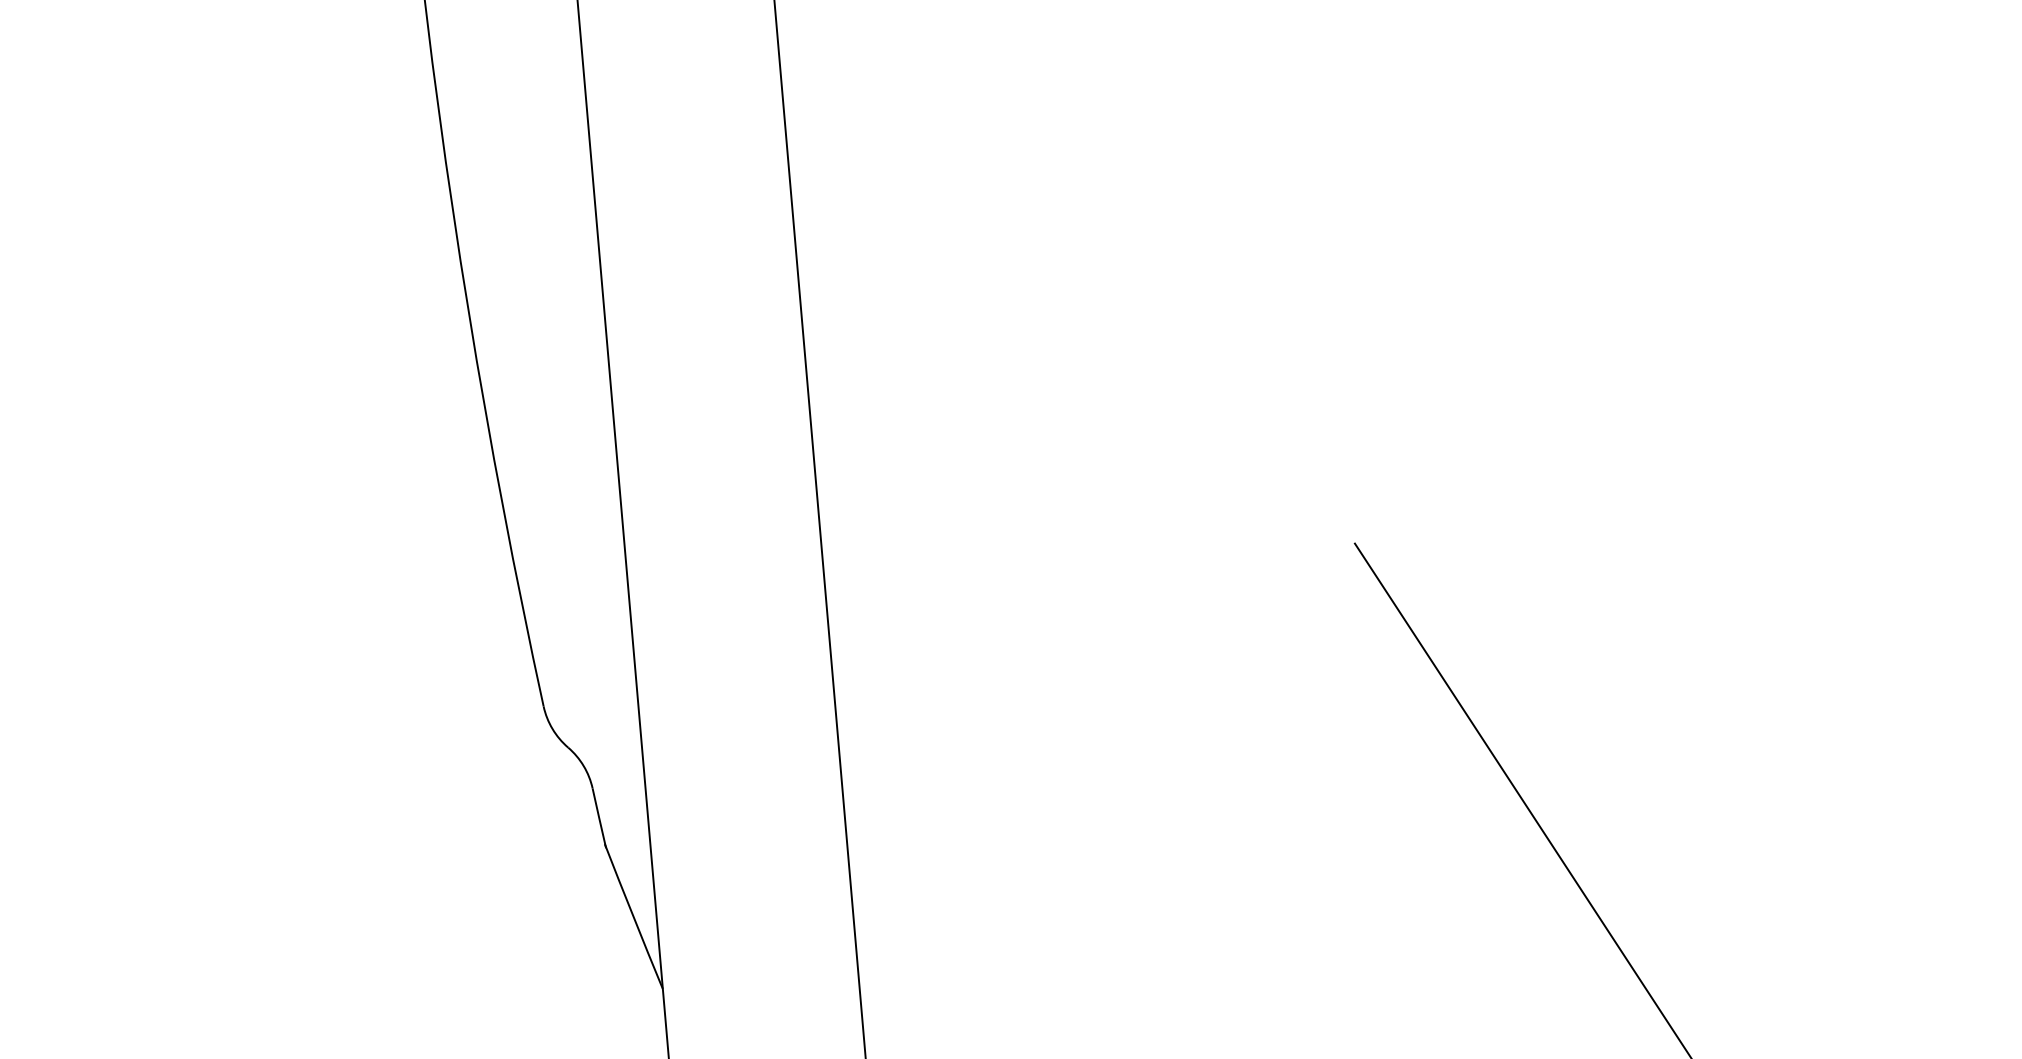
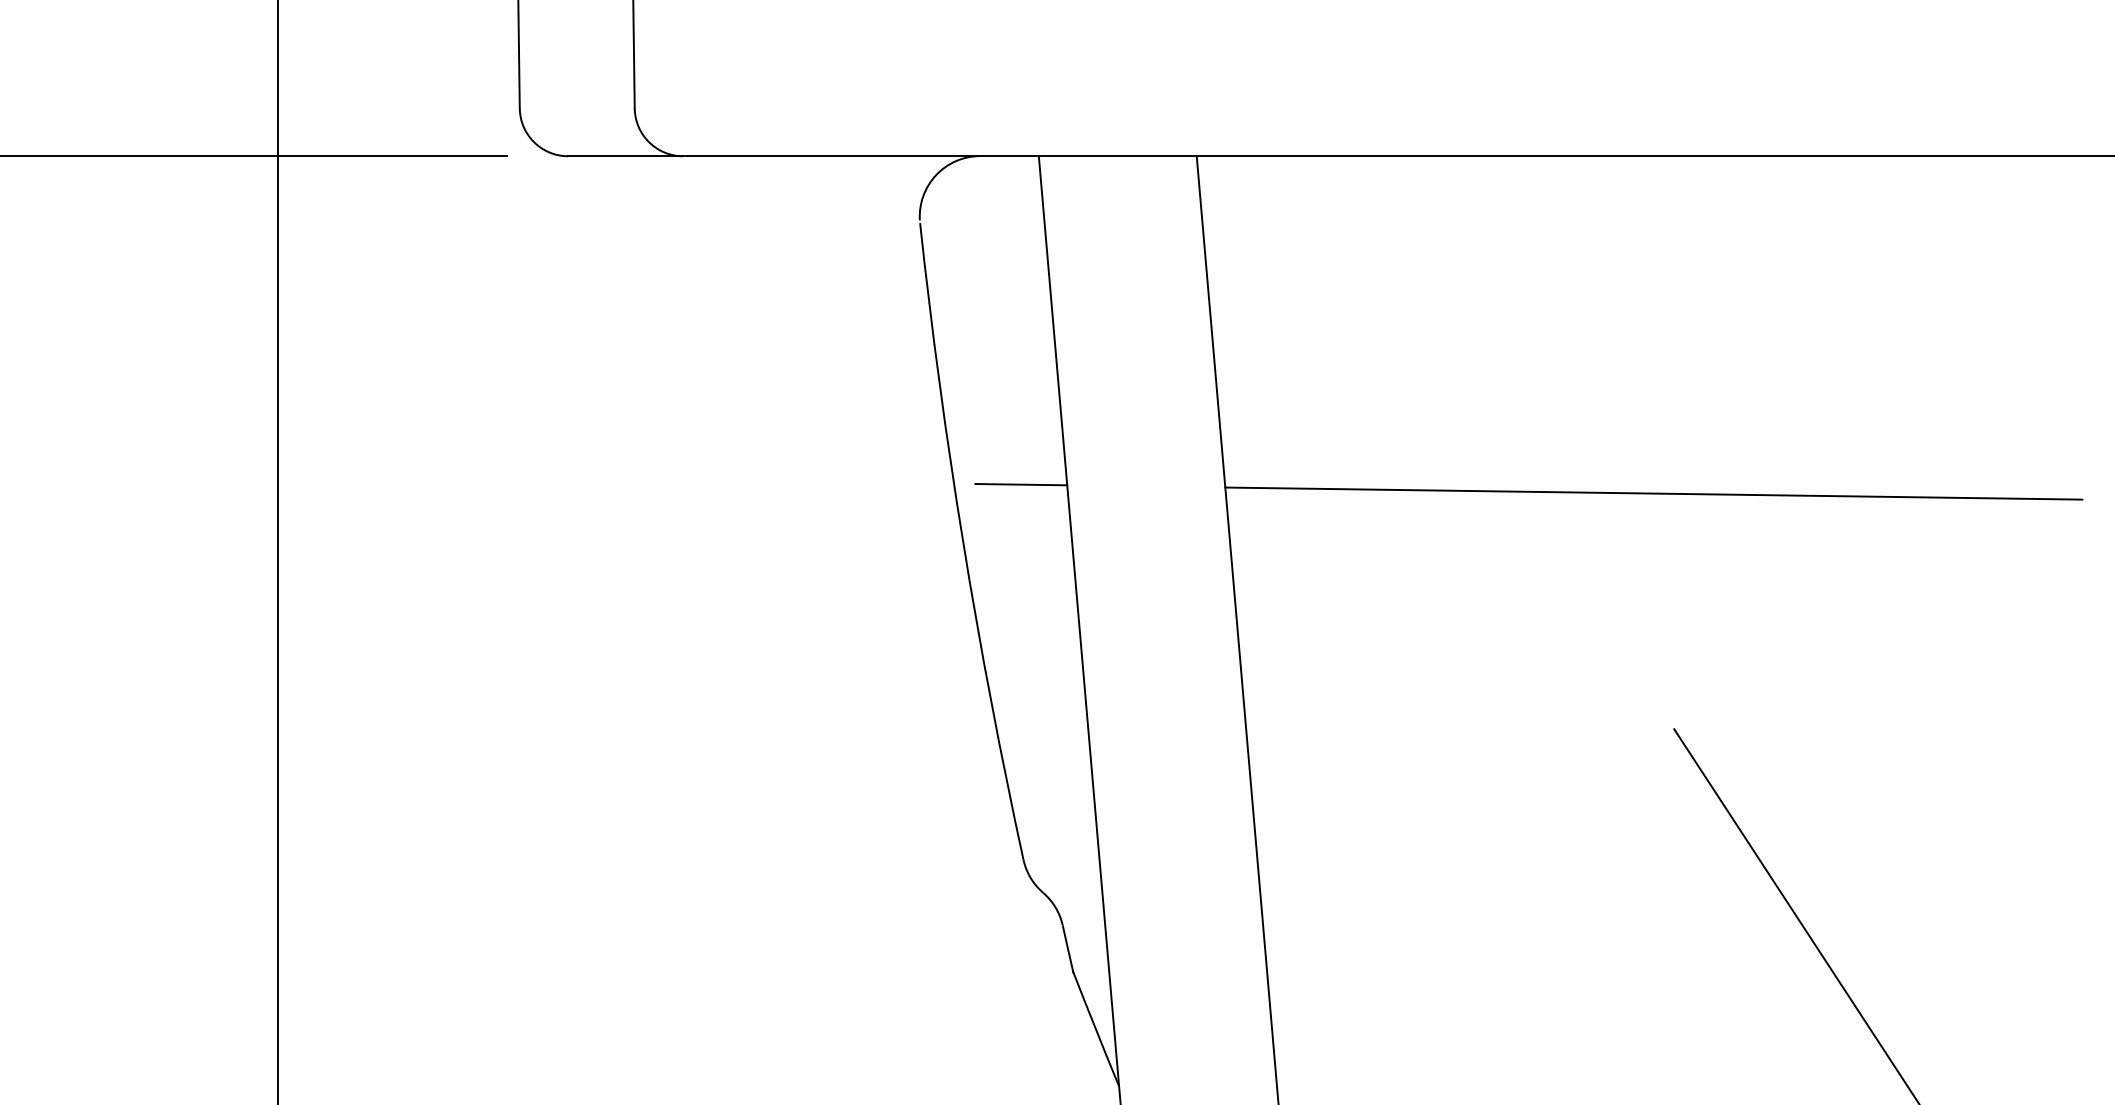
line: (541, 238) -> (1021, 484), added
line: (1329, 249) -> (1653, 493), added

